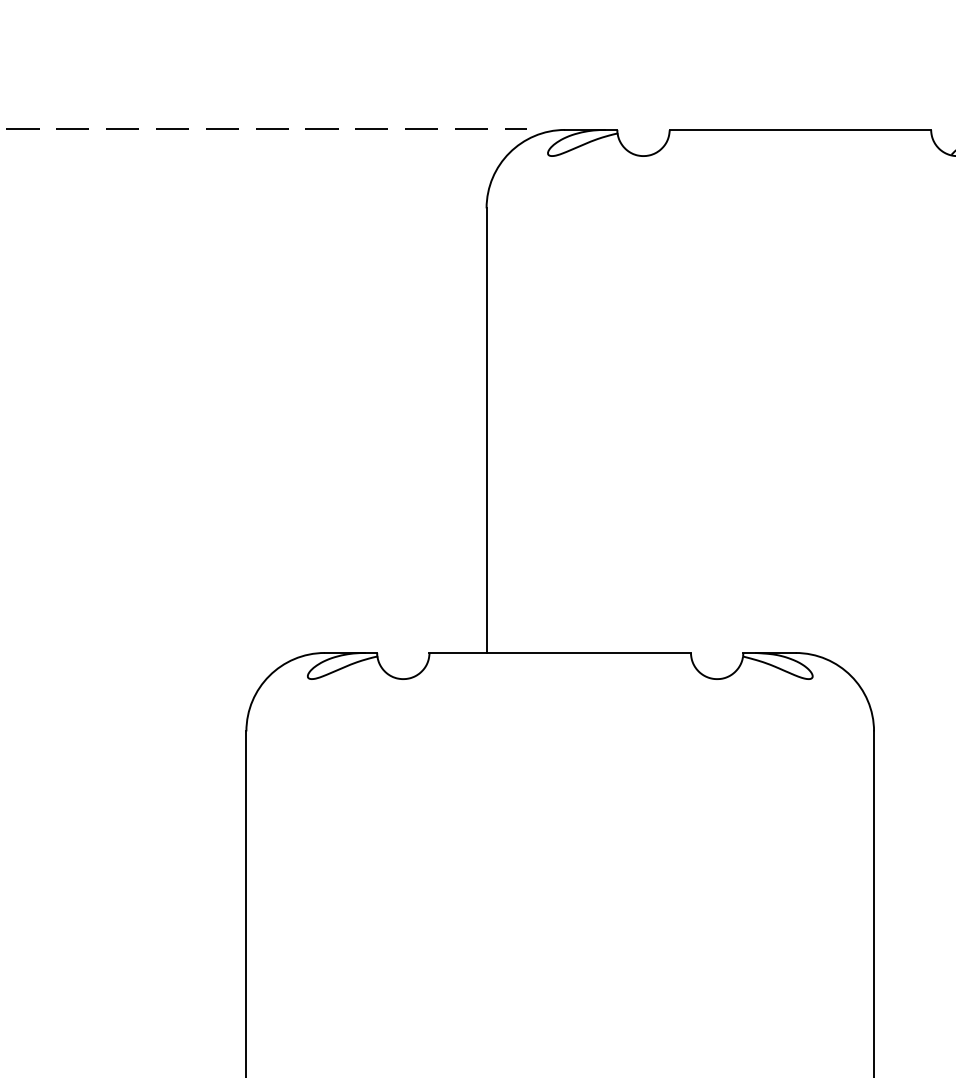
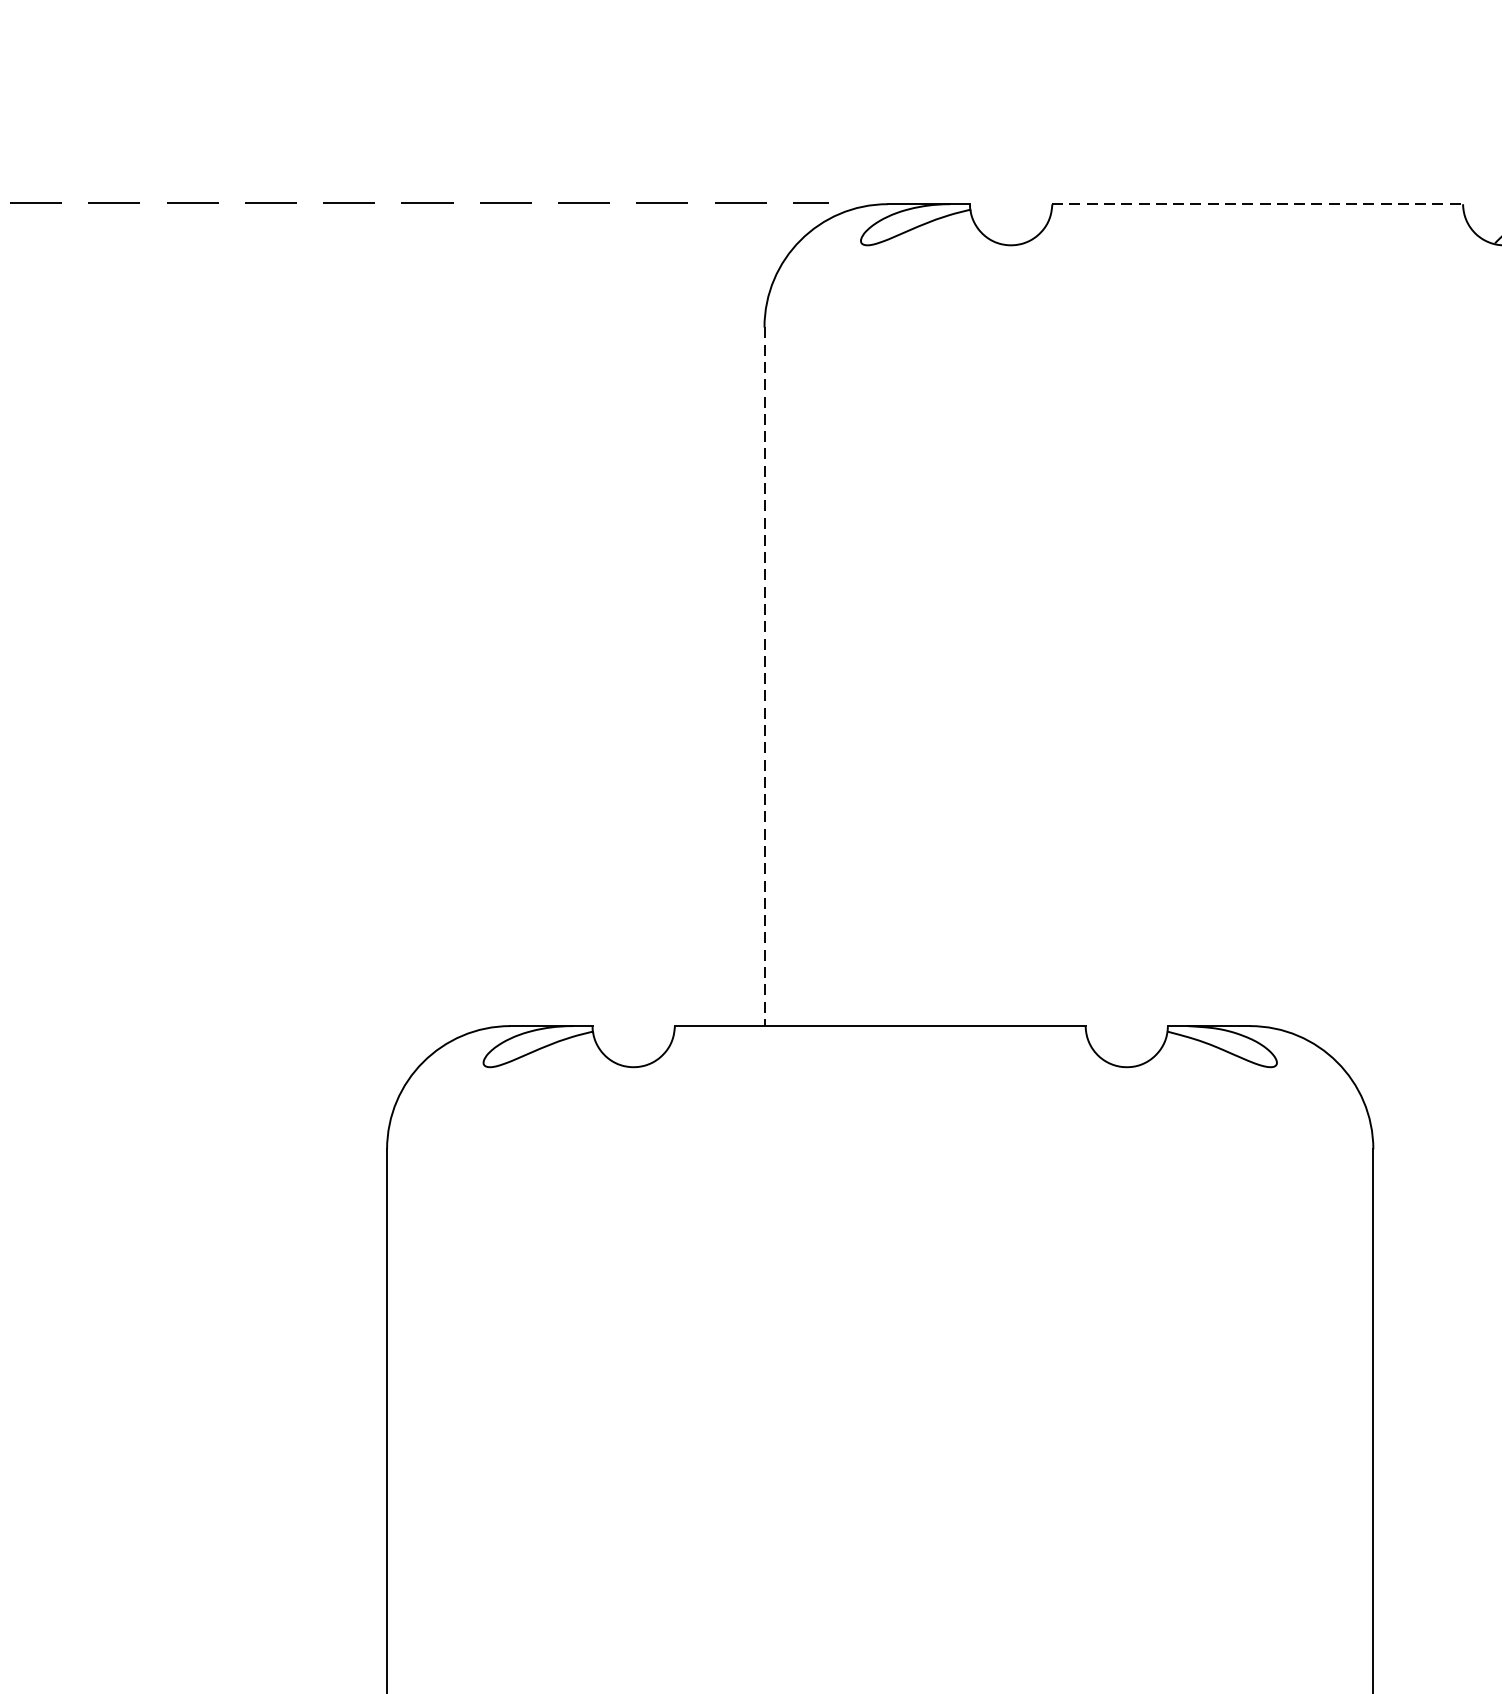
line: (800, 129) -> (1257, 203), solid -> dashed
line: (486, 431) -> (764, 678), solid -> dashed

